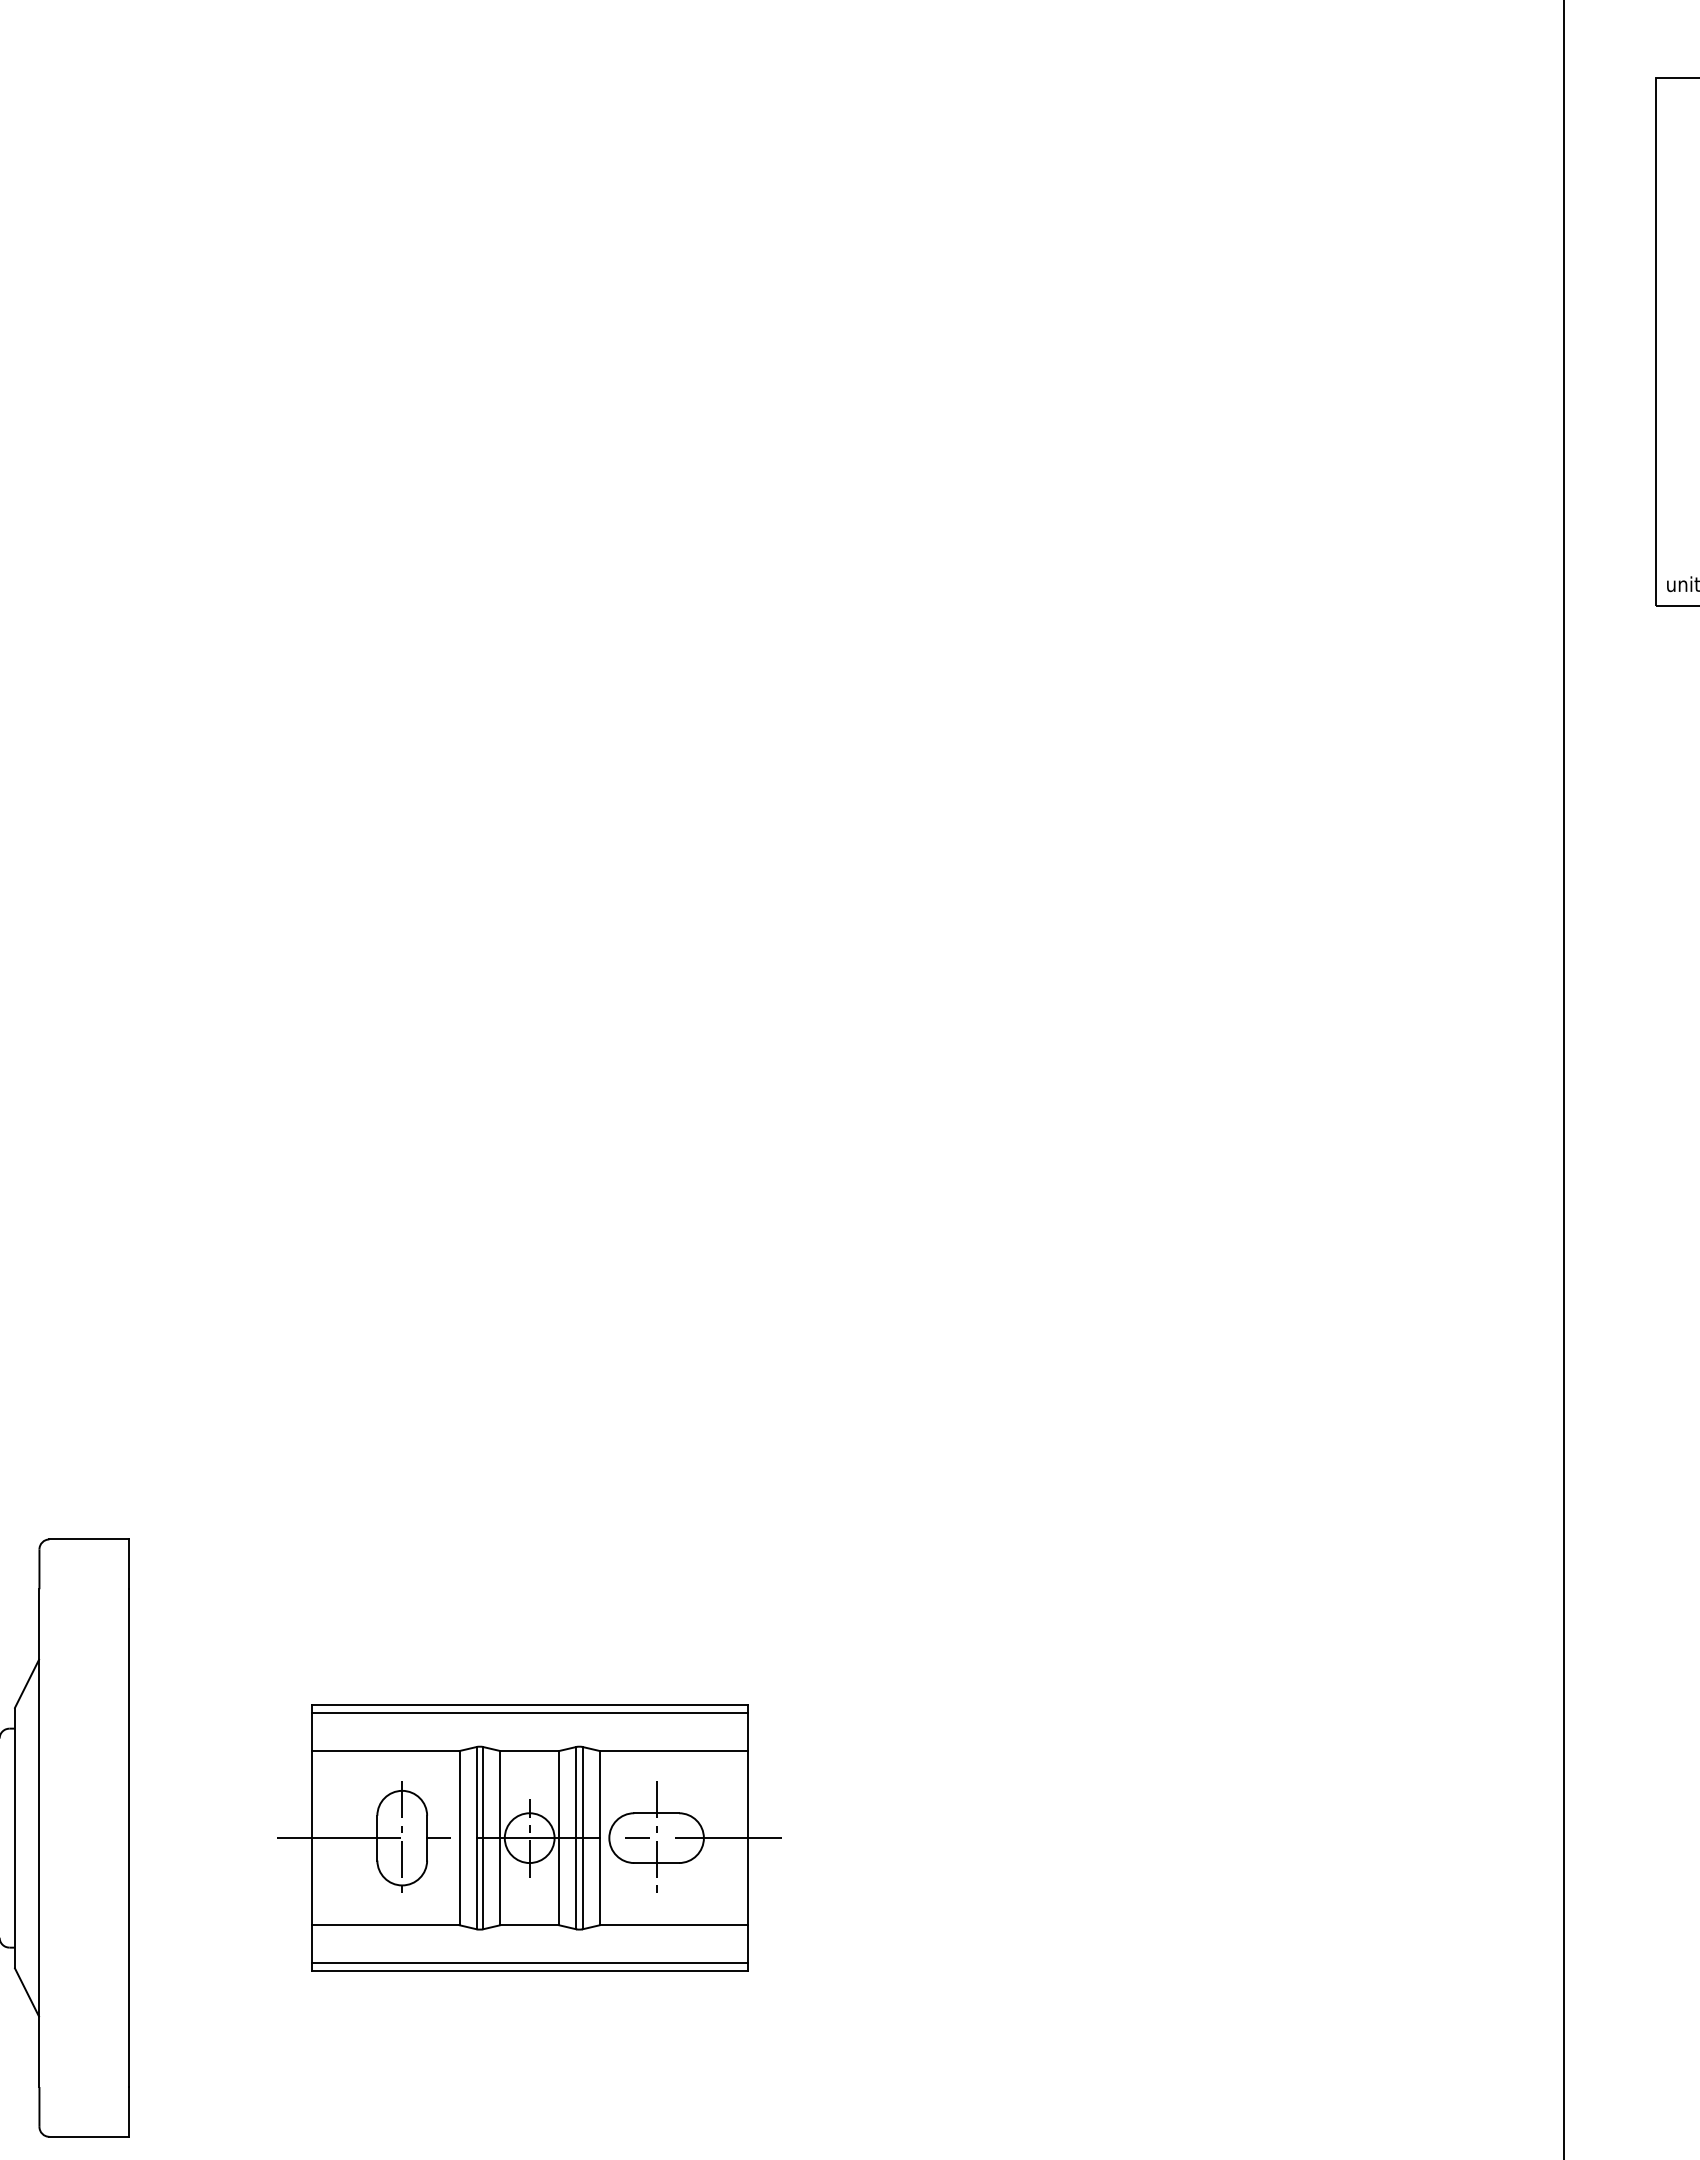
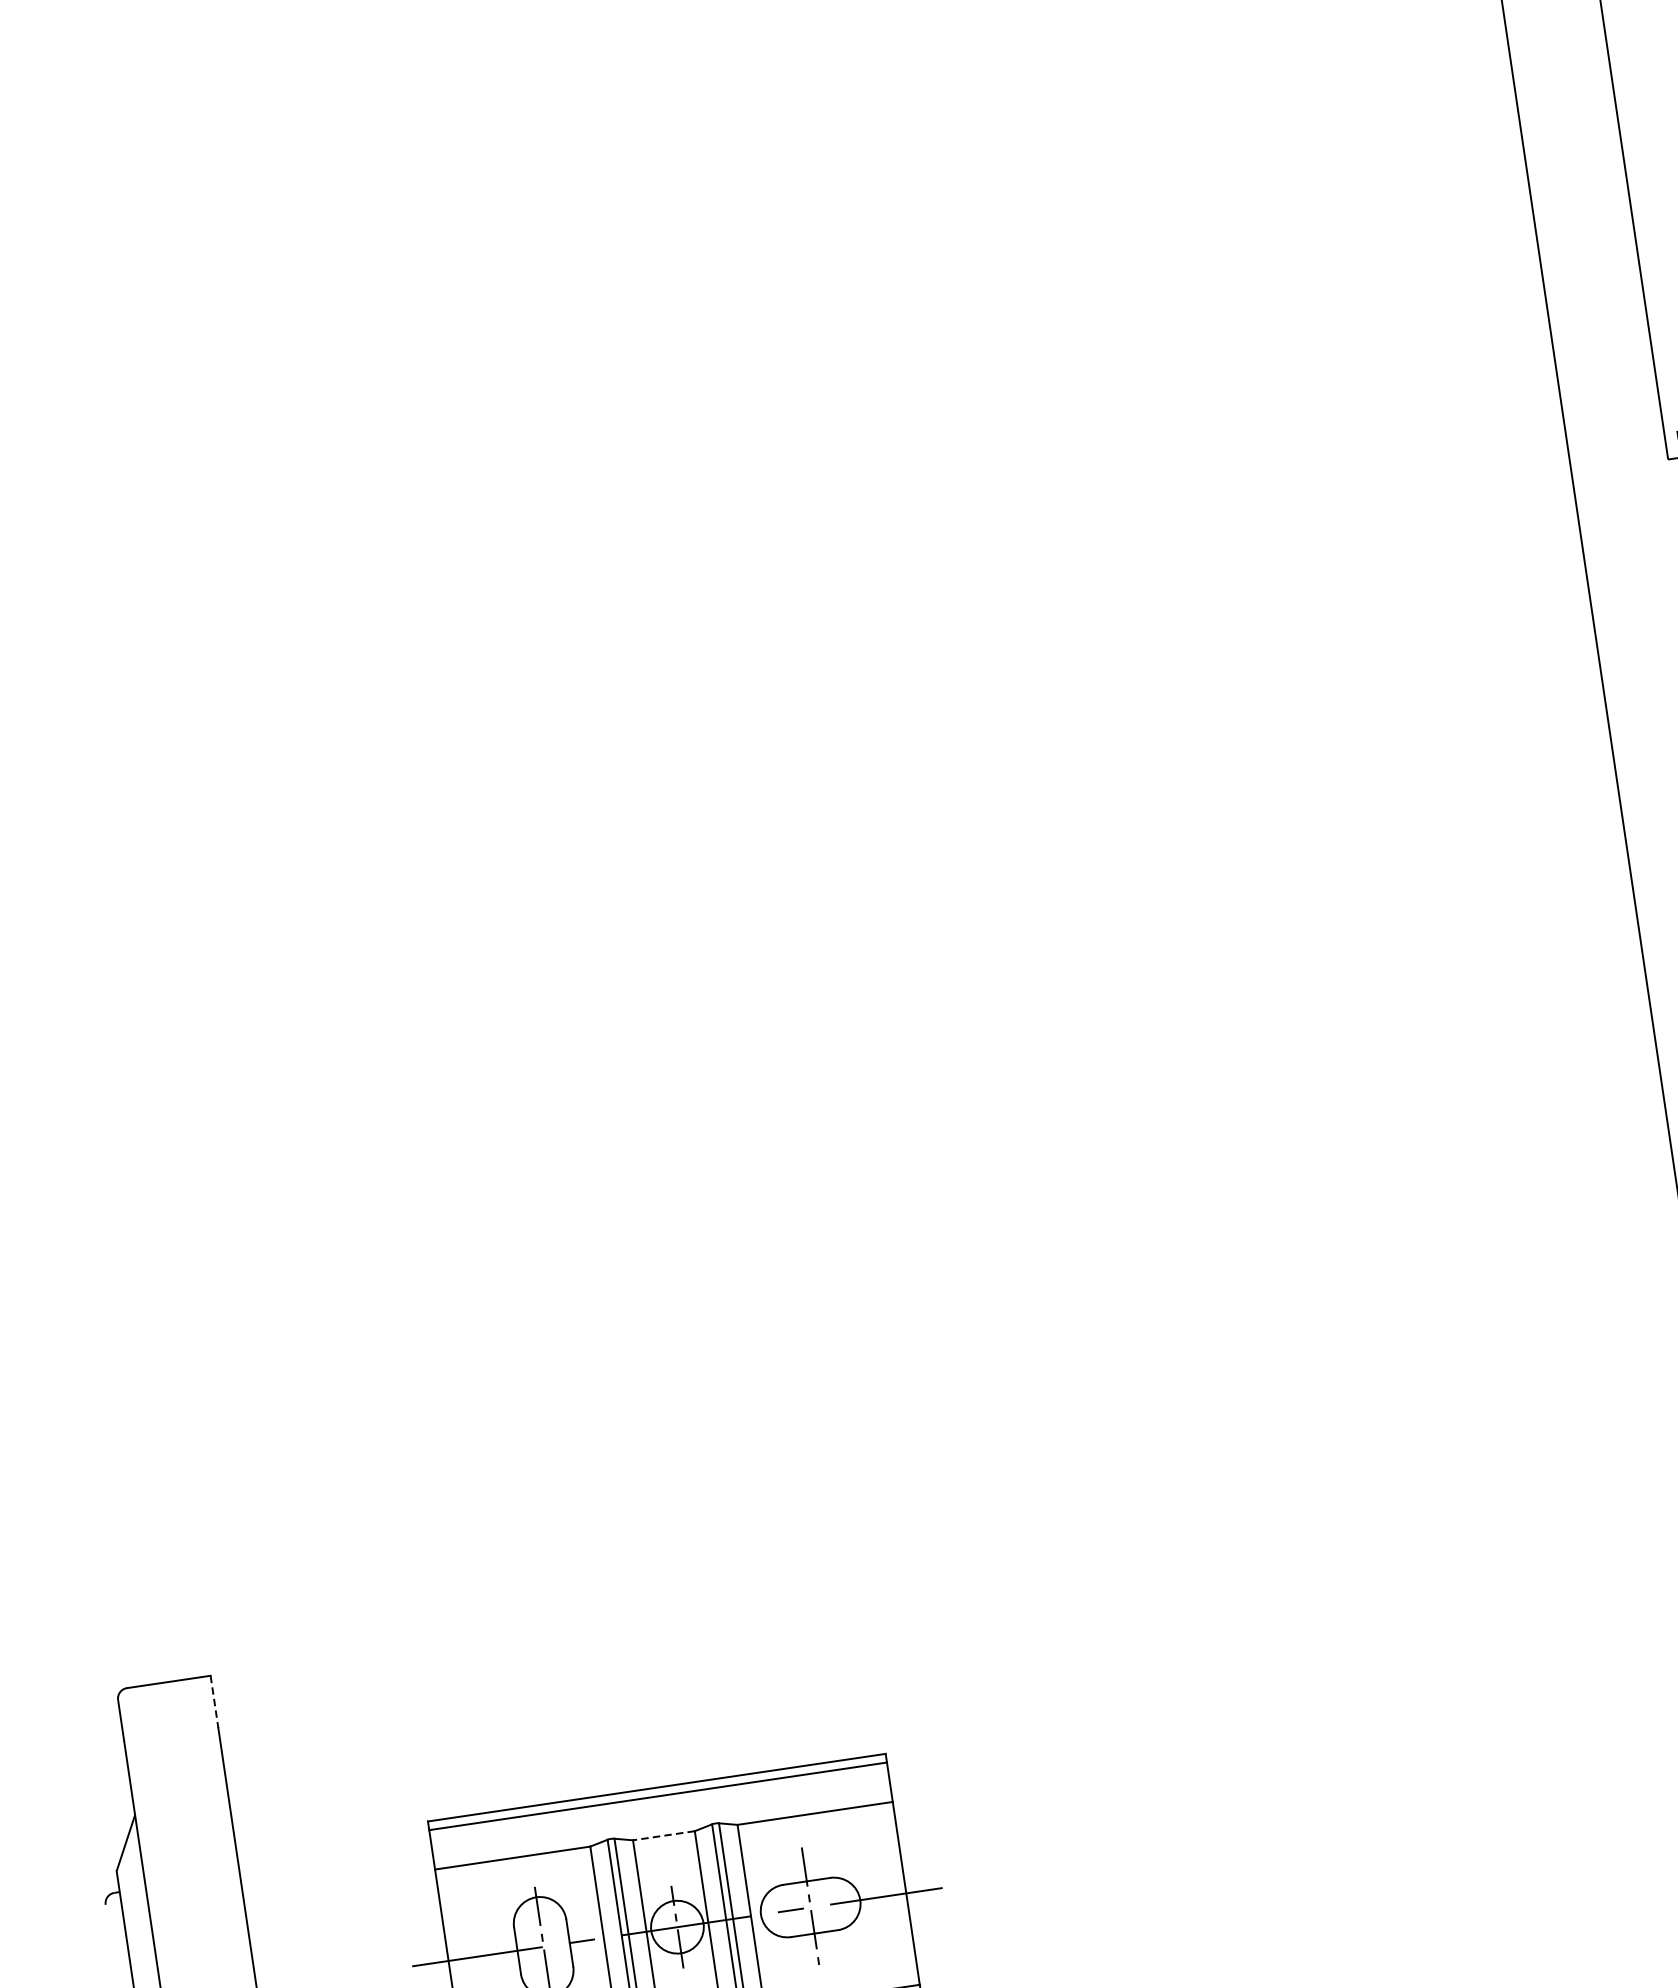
line: (129, 1564) -> (214, 1701), solid -> dashed
line: (529, 1751) -> (663, 1836), solid -> dashed

